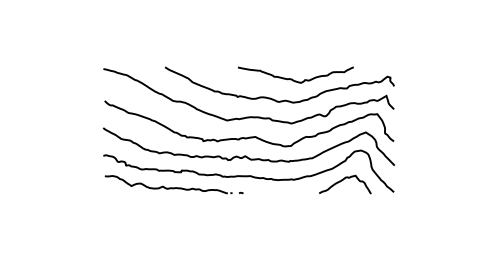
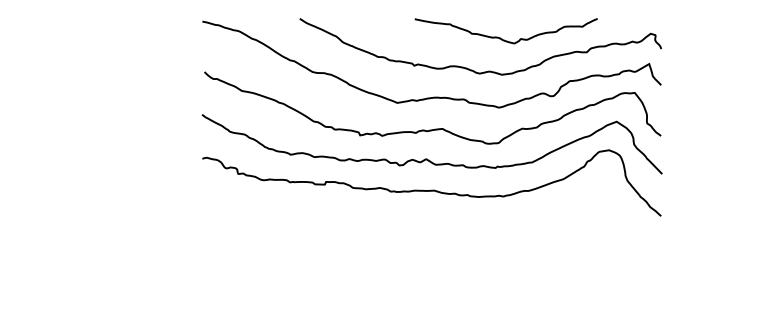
curve: (342, 181) -> (579, 199), removed
part: (173, 184) -> (313, 203), removed

